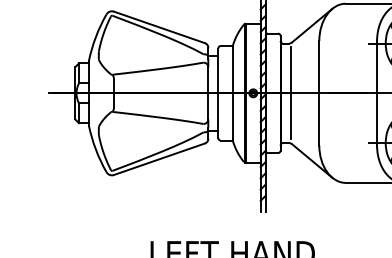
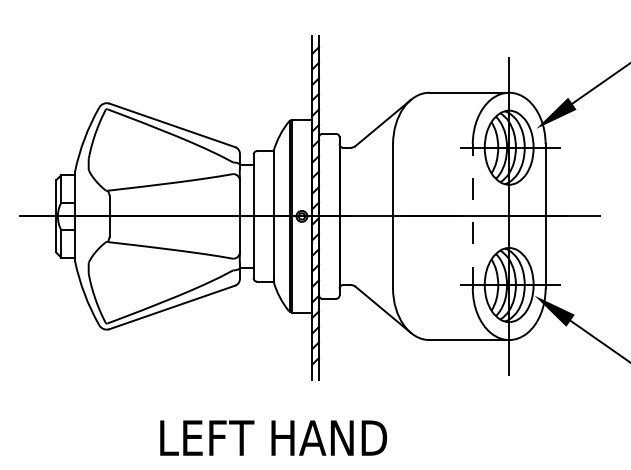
line: (290, 92) -> (353, 215), removed
line: (376, 92) -> (472, 215), solid -> dashed

